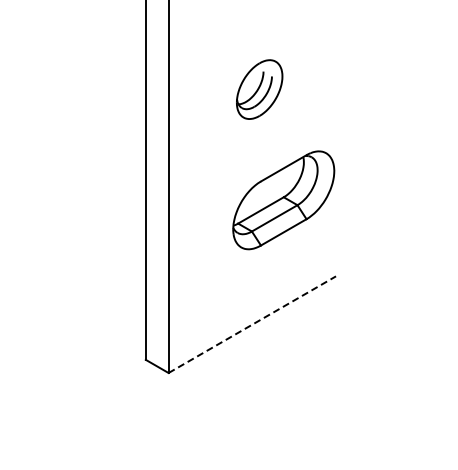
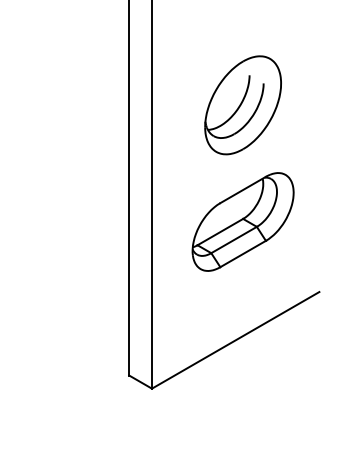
part: (259, 89) -> (242, 105), size x1.67
part: (283, 200) -> (242, 222), moved
line: (252, 324) -> (235, 340), dashed -> solid

